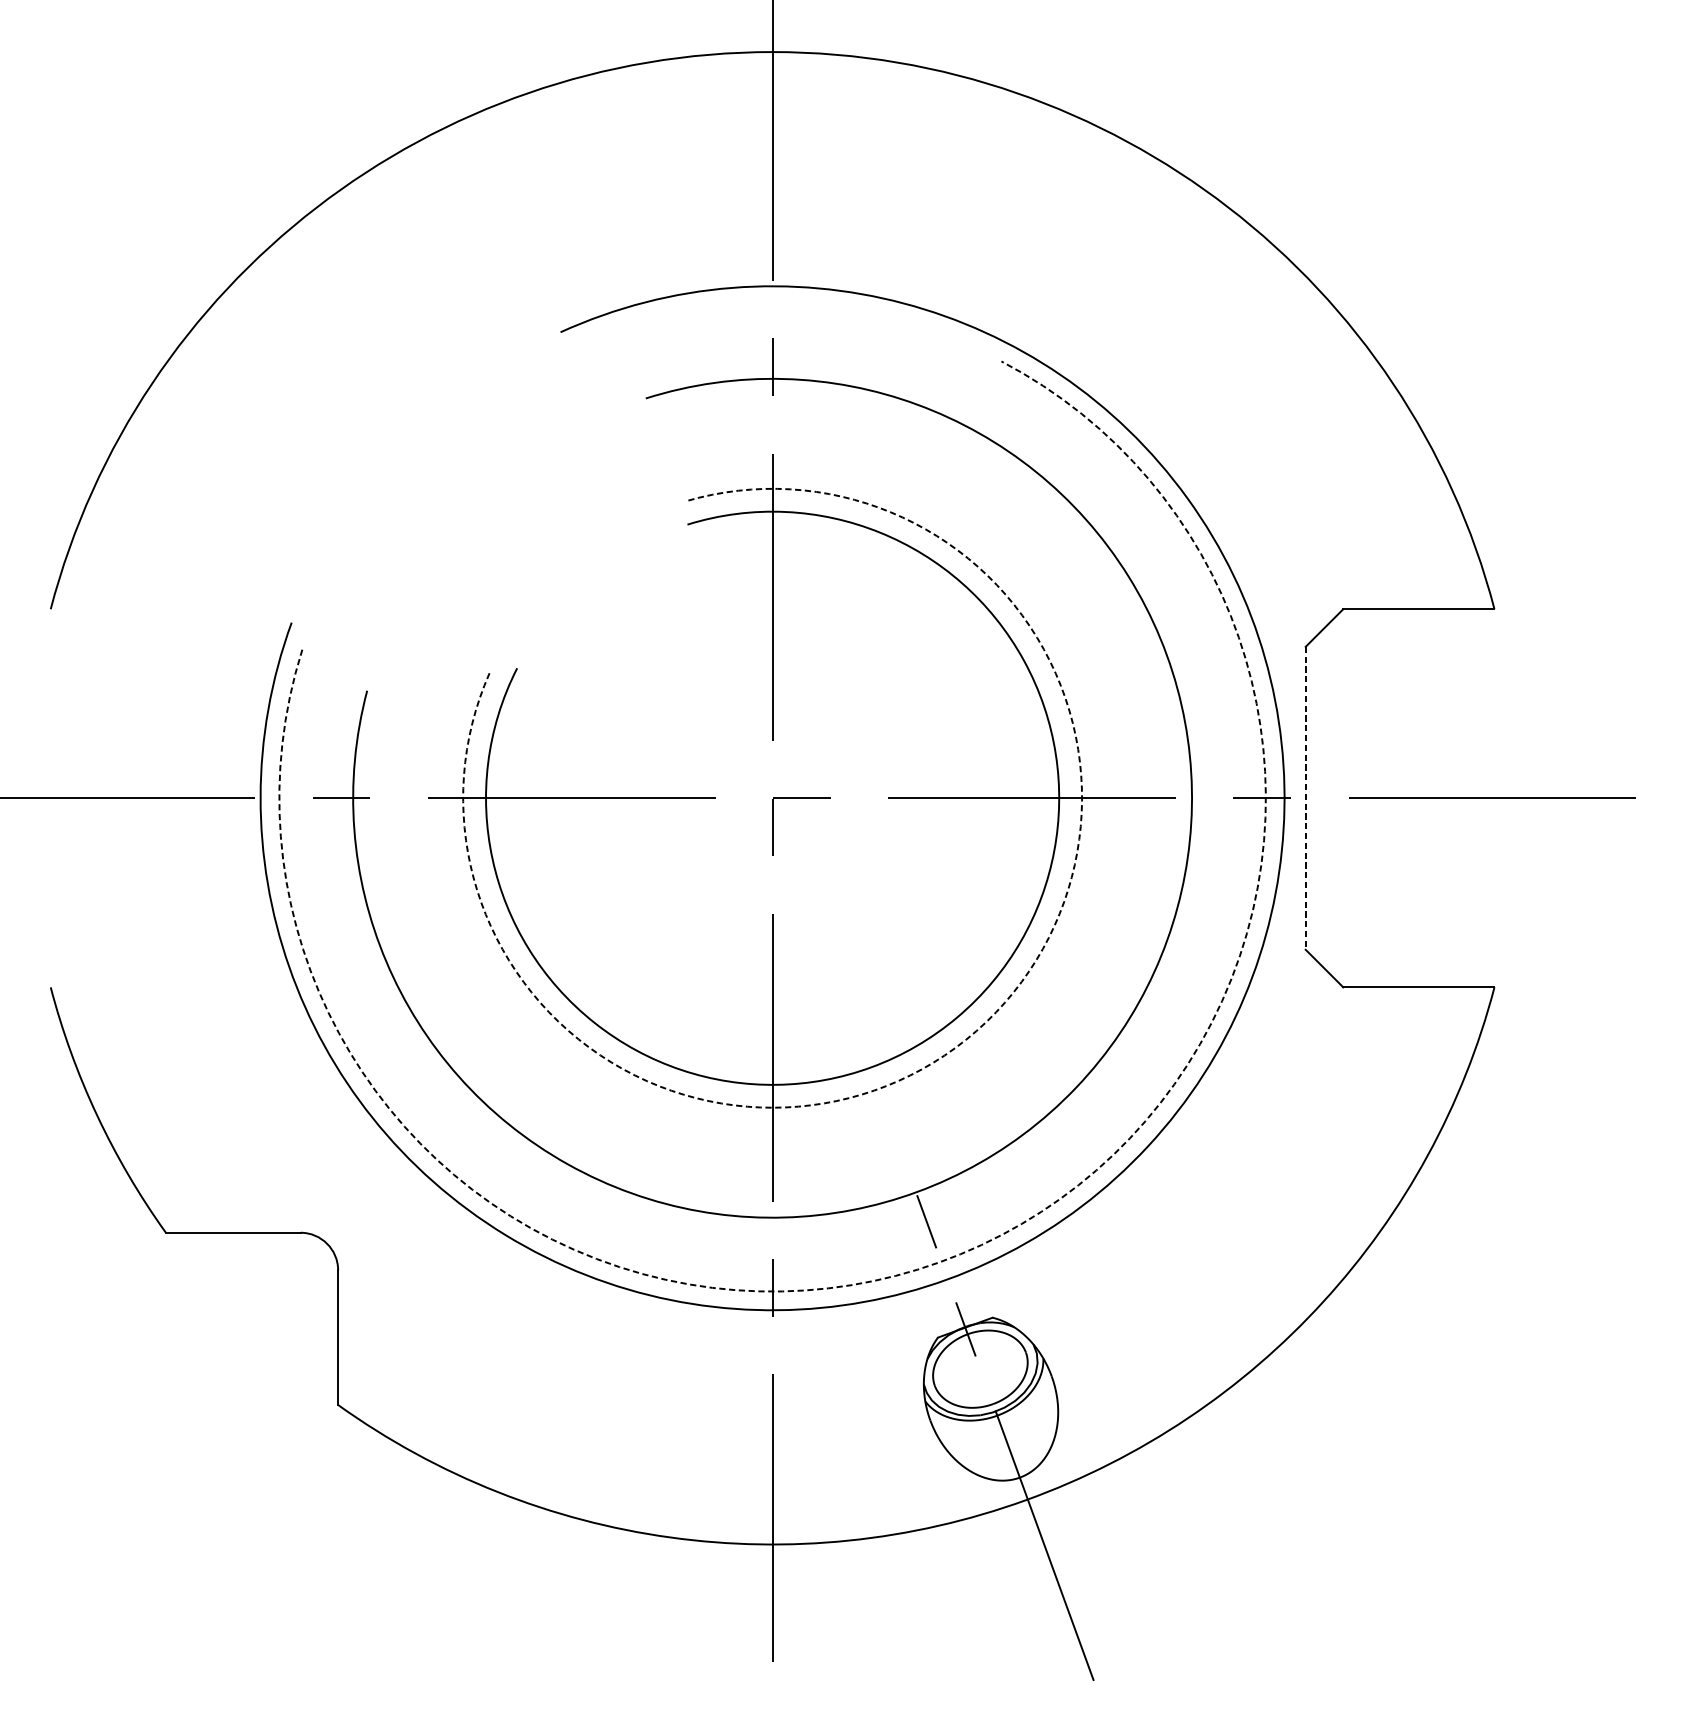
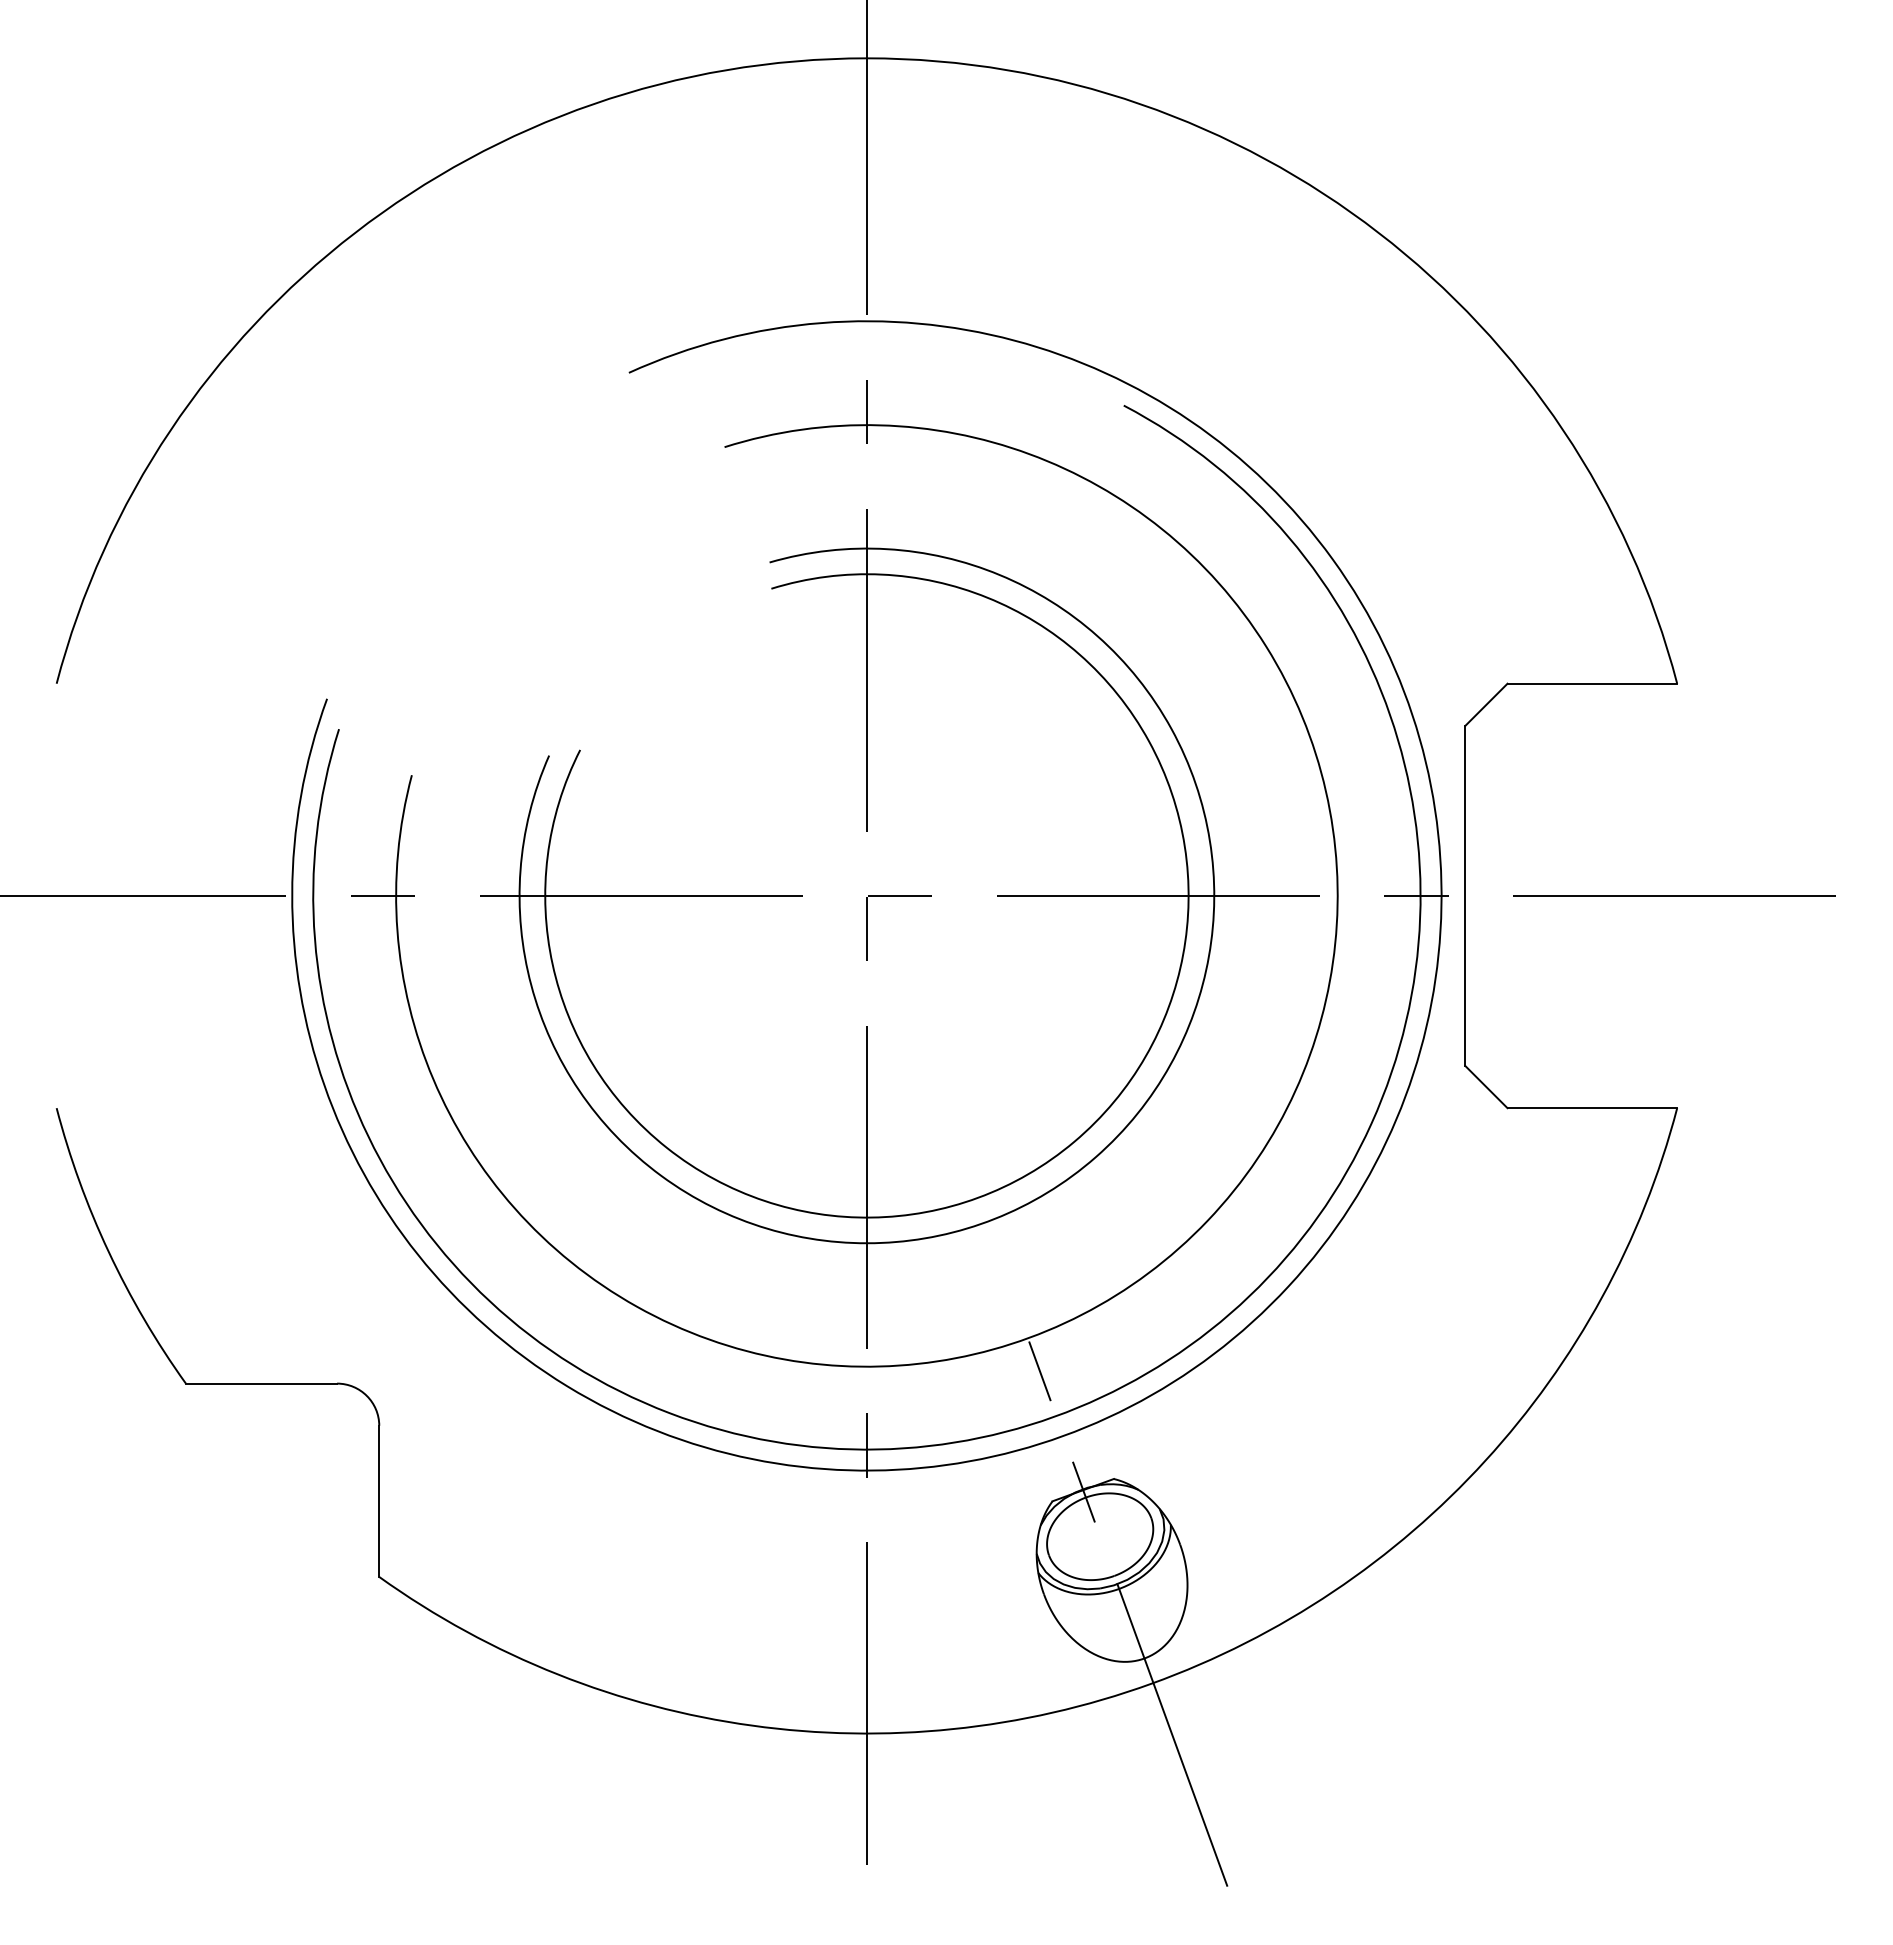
line: (1305, 798) -> (1465, 896), dashed -> solid
arc: (976, 1031) -> (1095, 1157), dashed -> solid
arc: (960, 1254) -> (1077, 1407), dashed -> solid

